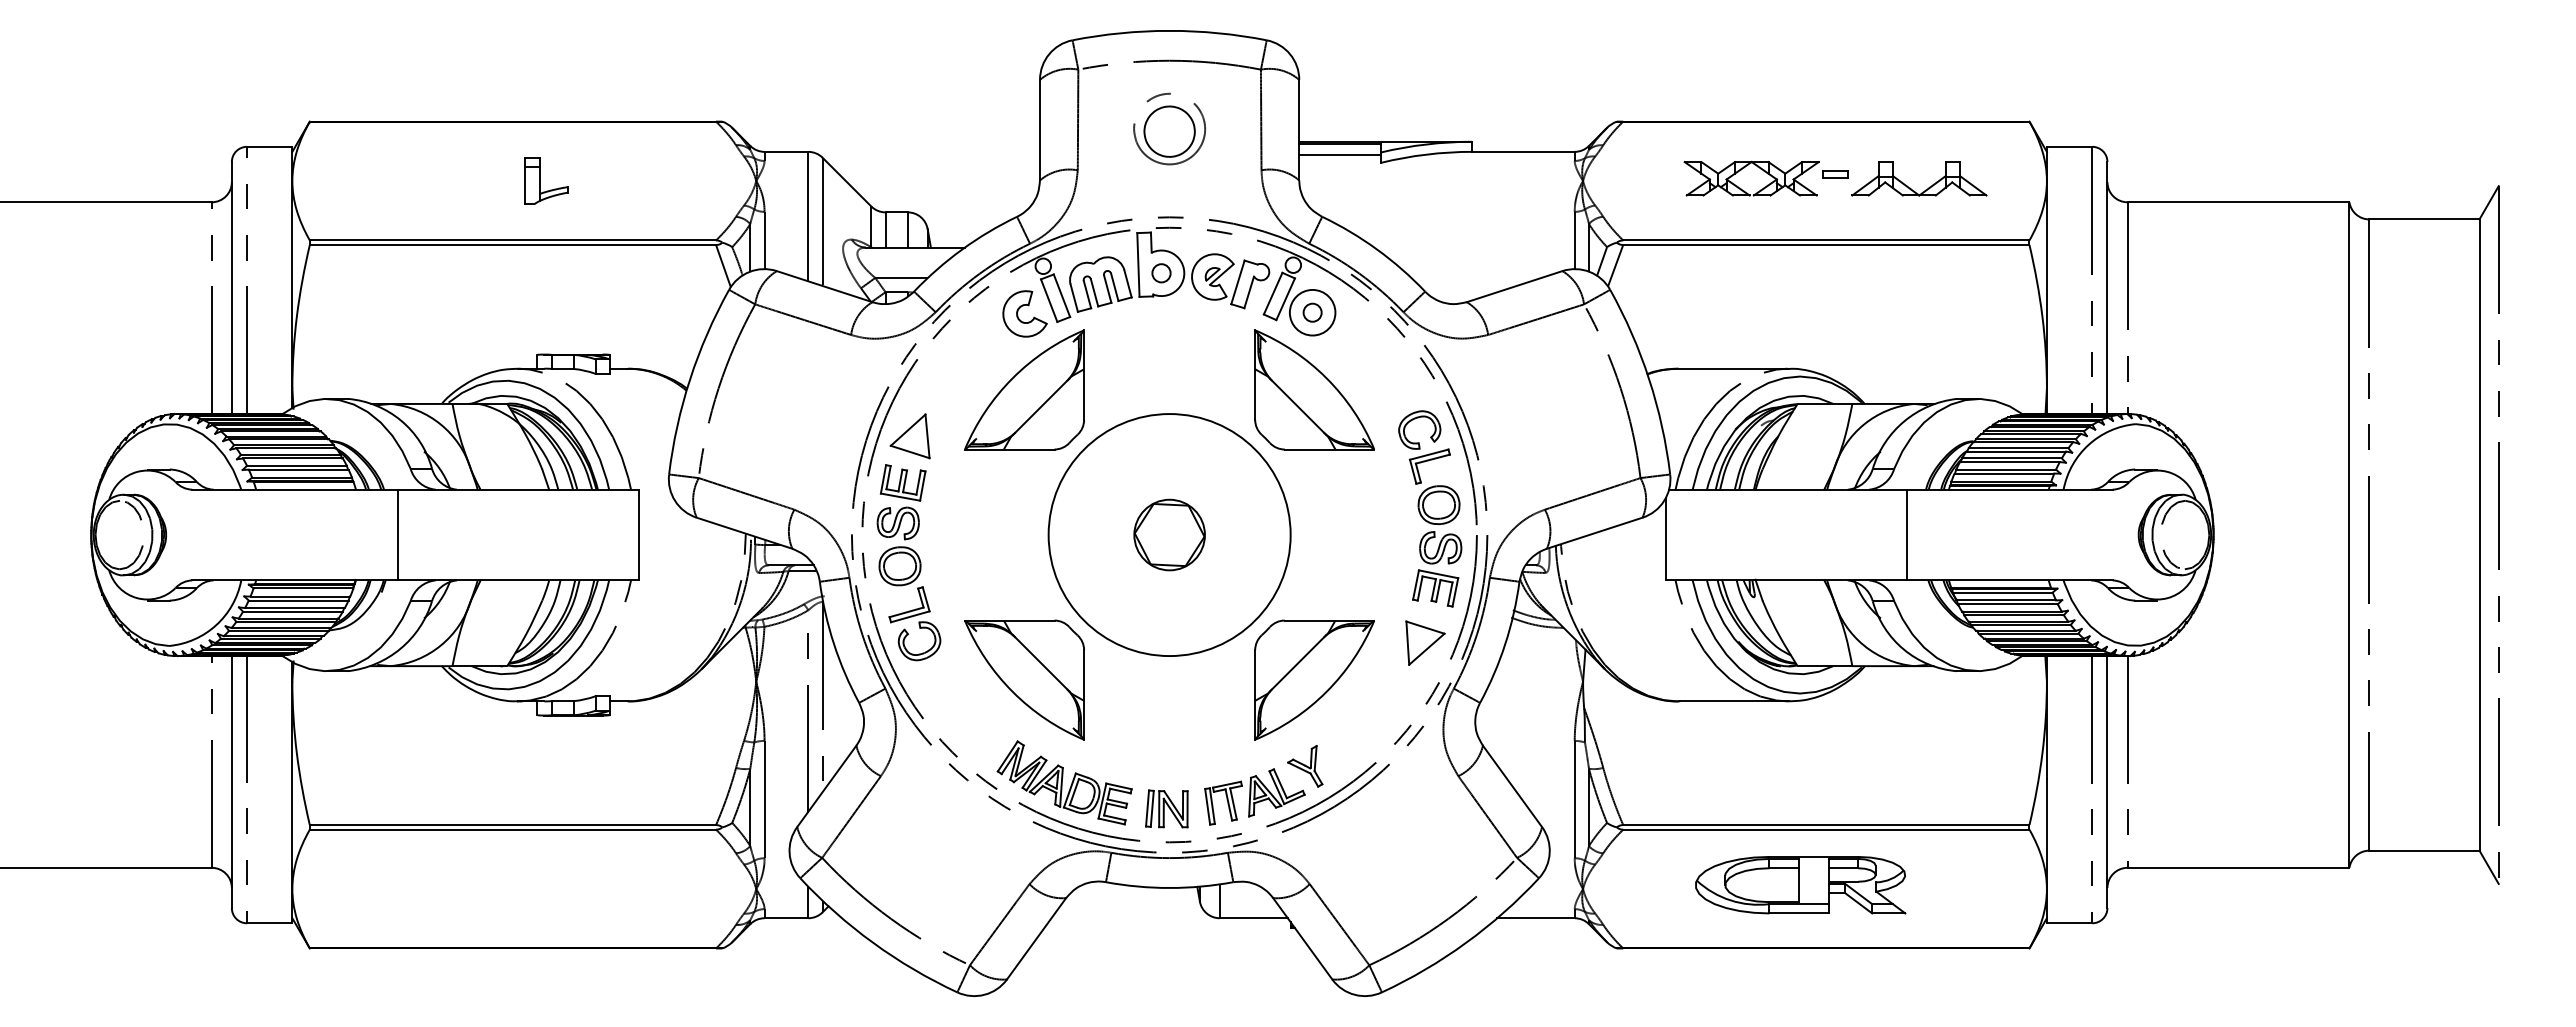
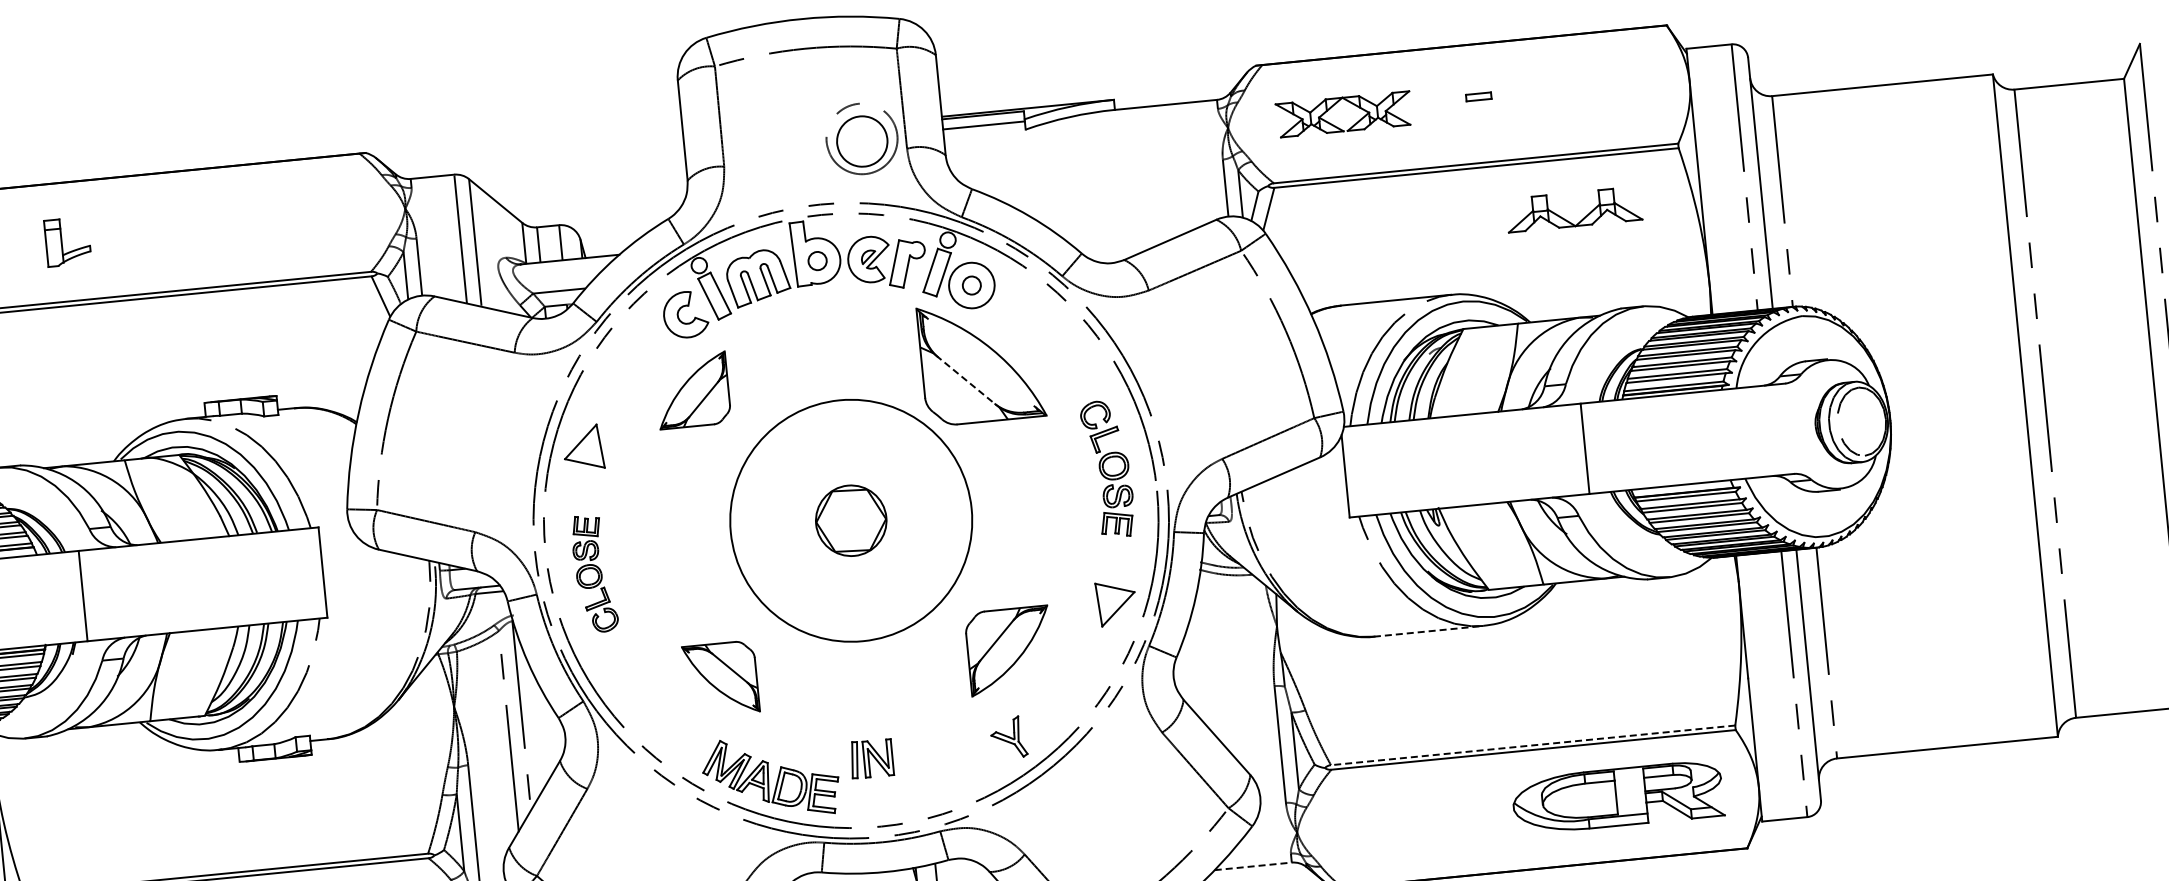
part: (1169, 128) -> (861, 138), moved
part: (1744, 168) -> (1335, 104), moved
part: (546, 180) -> (68, 241), moved
part: (1925, 189) -> (1581, 219), moved
part: (1024, 389) -> (692, 390), size x0.6
line: (1298, 407) -> (967, 381), solid -> dashed
part: (1430, 508) -> (1108, 468), size x0.7
part: (908, 562) -> (594, 573), size x0.6
part: (1024, 679) -> (720, 678), size x0.6
part: (1314, 679) -> (1009, 650), size x0.7
line: (1734, 701) -> (1429, 631), solid -> dashed
part: (1254, 796) -> (961, 772), removed
part: (1166, 808) -> (871, 758), moved
line: (1825, 825) -> (1532, 745), solid -> dashed
part: (1800, 885) -> (1617, 797), moved
line: (1536, 918) -> (1253, 866), solid -> dashed

